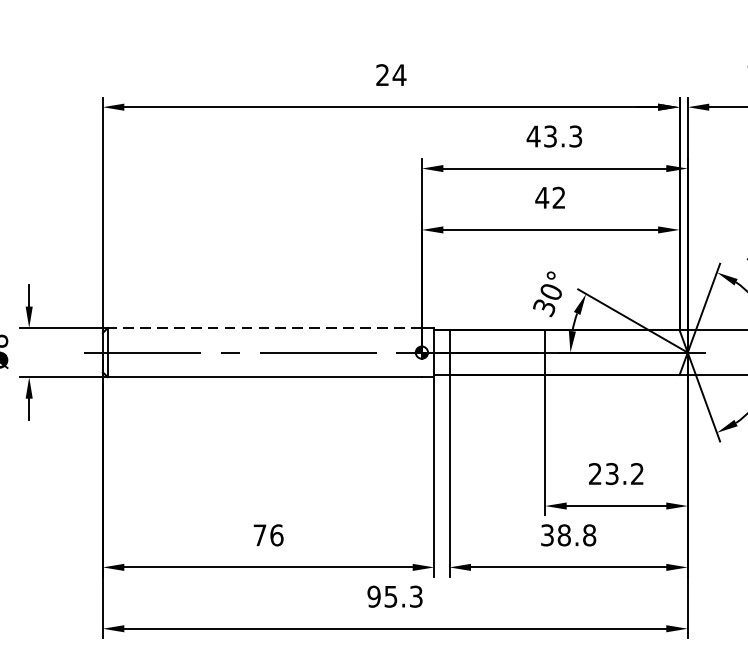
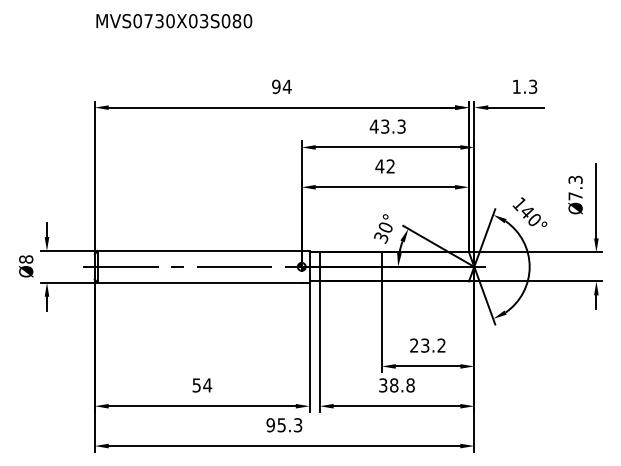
text: (382, 74) -> (276, 86), 24 -> 94
line: (264, 327) -> (199, 250), dashed -> solid
text: (268, 535) -> (202, 385), 76 -> 54

